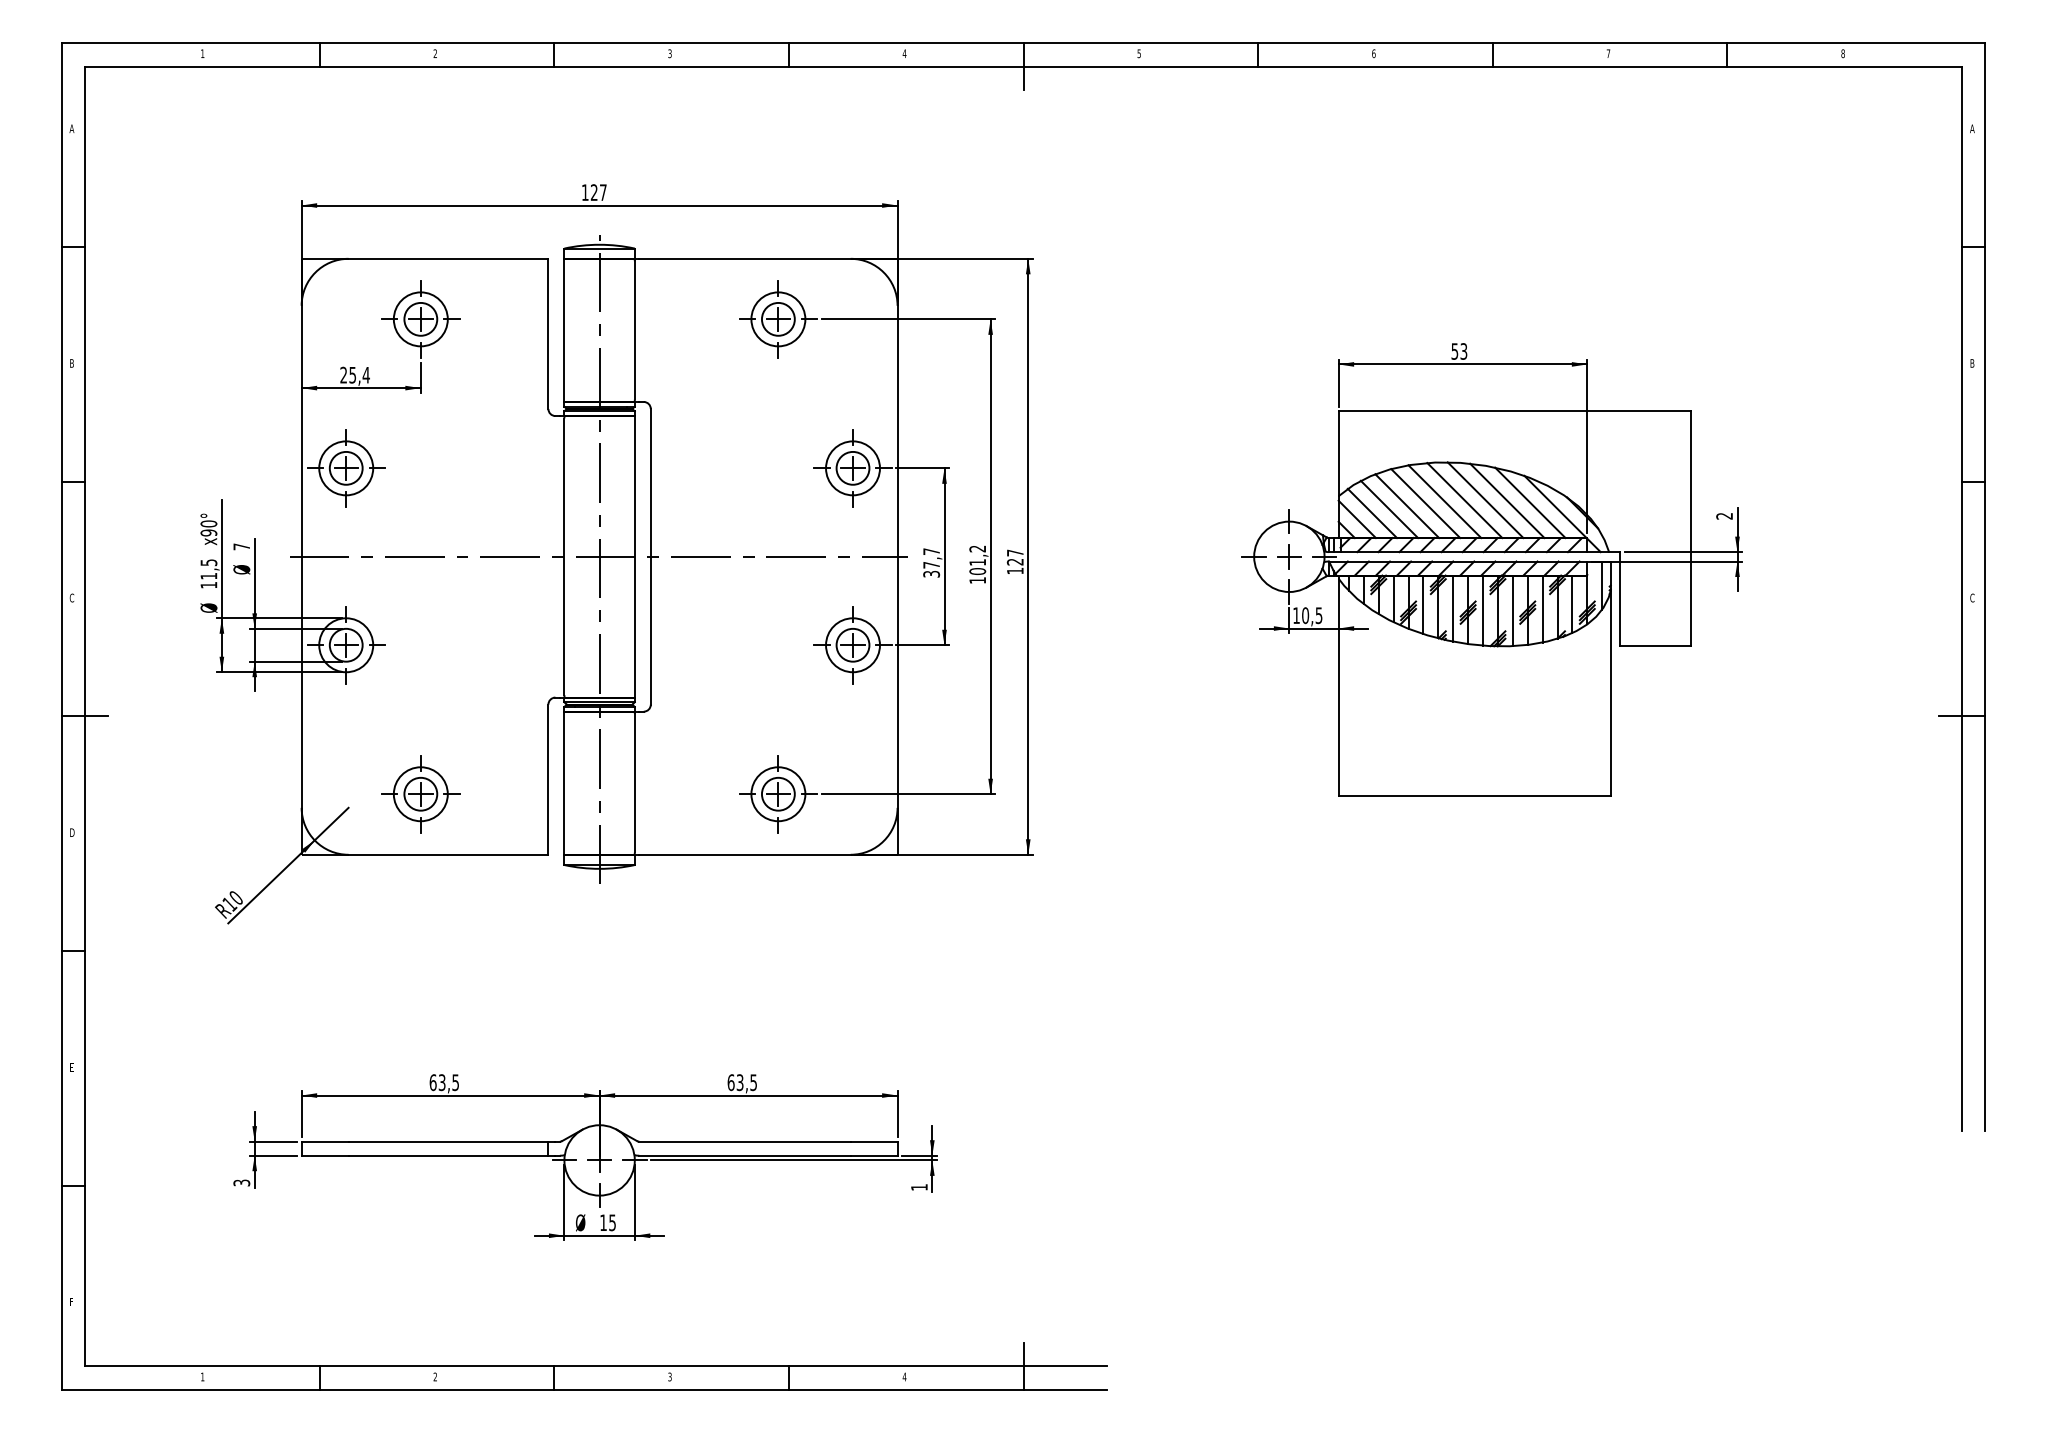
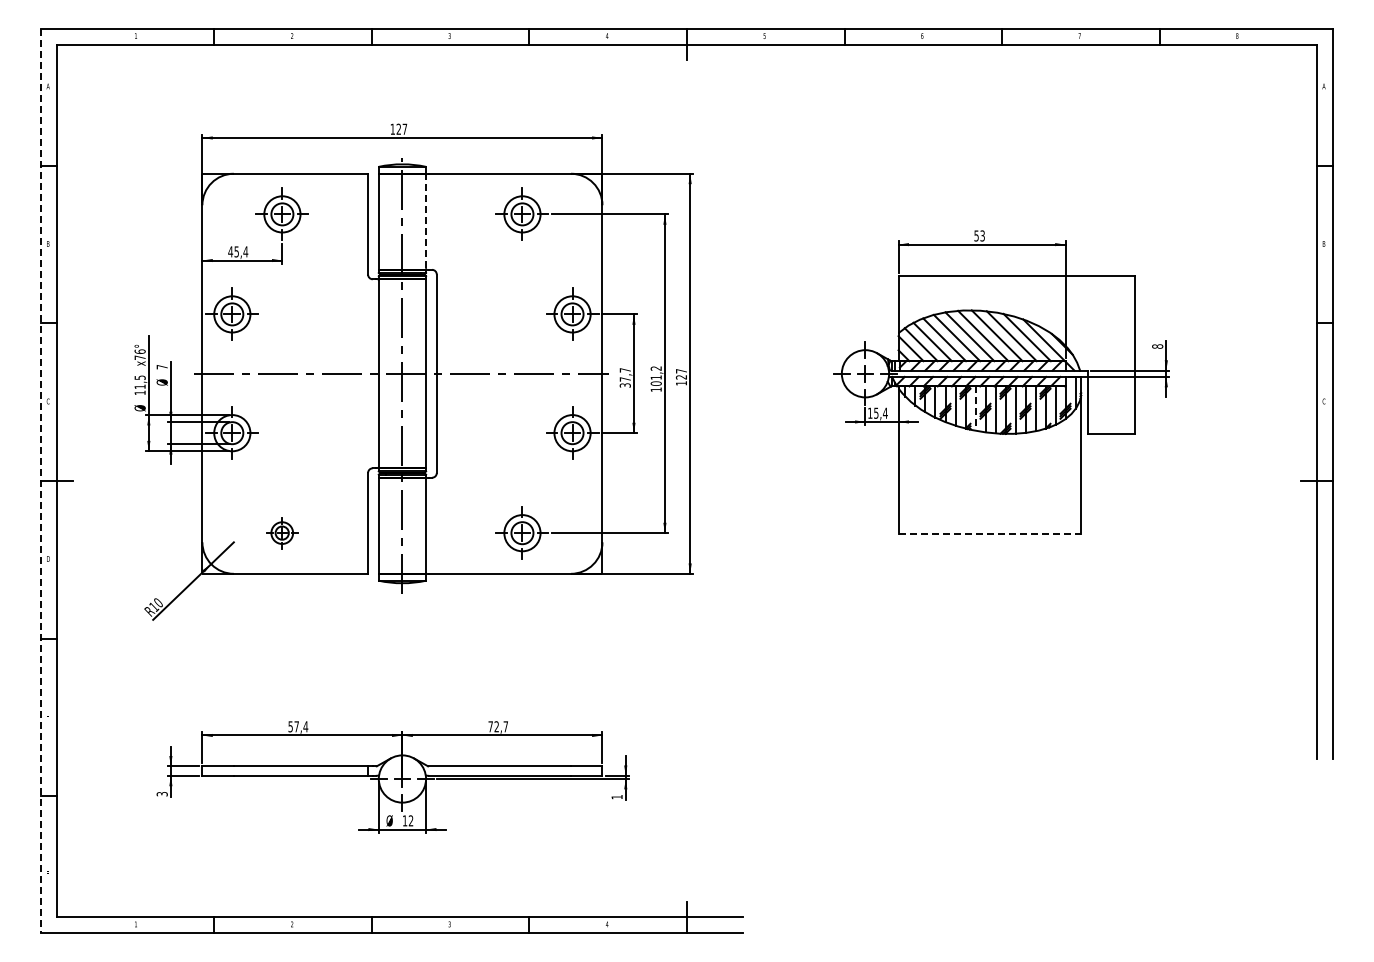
line: (635, 329) -> (426, 221), solid -> dashed
text: (343, 374) -> (230, 251), 25,4 -> 45,4
text: (1724, 516) -> (1157, 346), 2 -> 8
text: (207, 528) -> (139, 354), x90° -> x76°
line: (1453, 609) -> (975, 409), solid -> dashed
text: (1311, 614) -> (880, 412), 10,5 -> 15,4
line: (61, 717) -> (41, 481), solid -> dashed
part: (419, 793) -> (281, 532), size x0.6
line: (1475, 796) -> (990, 534), solid -> dashed
text: (444, 1082) -> (298, 726), 63,5 -> 57,4
text: (741, 1082) -> (497, 726), 63,5 -> 72,7
text: (611, 1222) -> (410, 820), 15 -> 12

